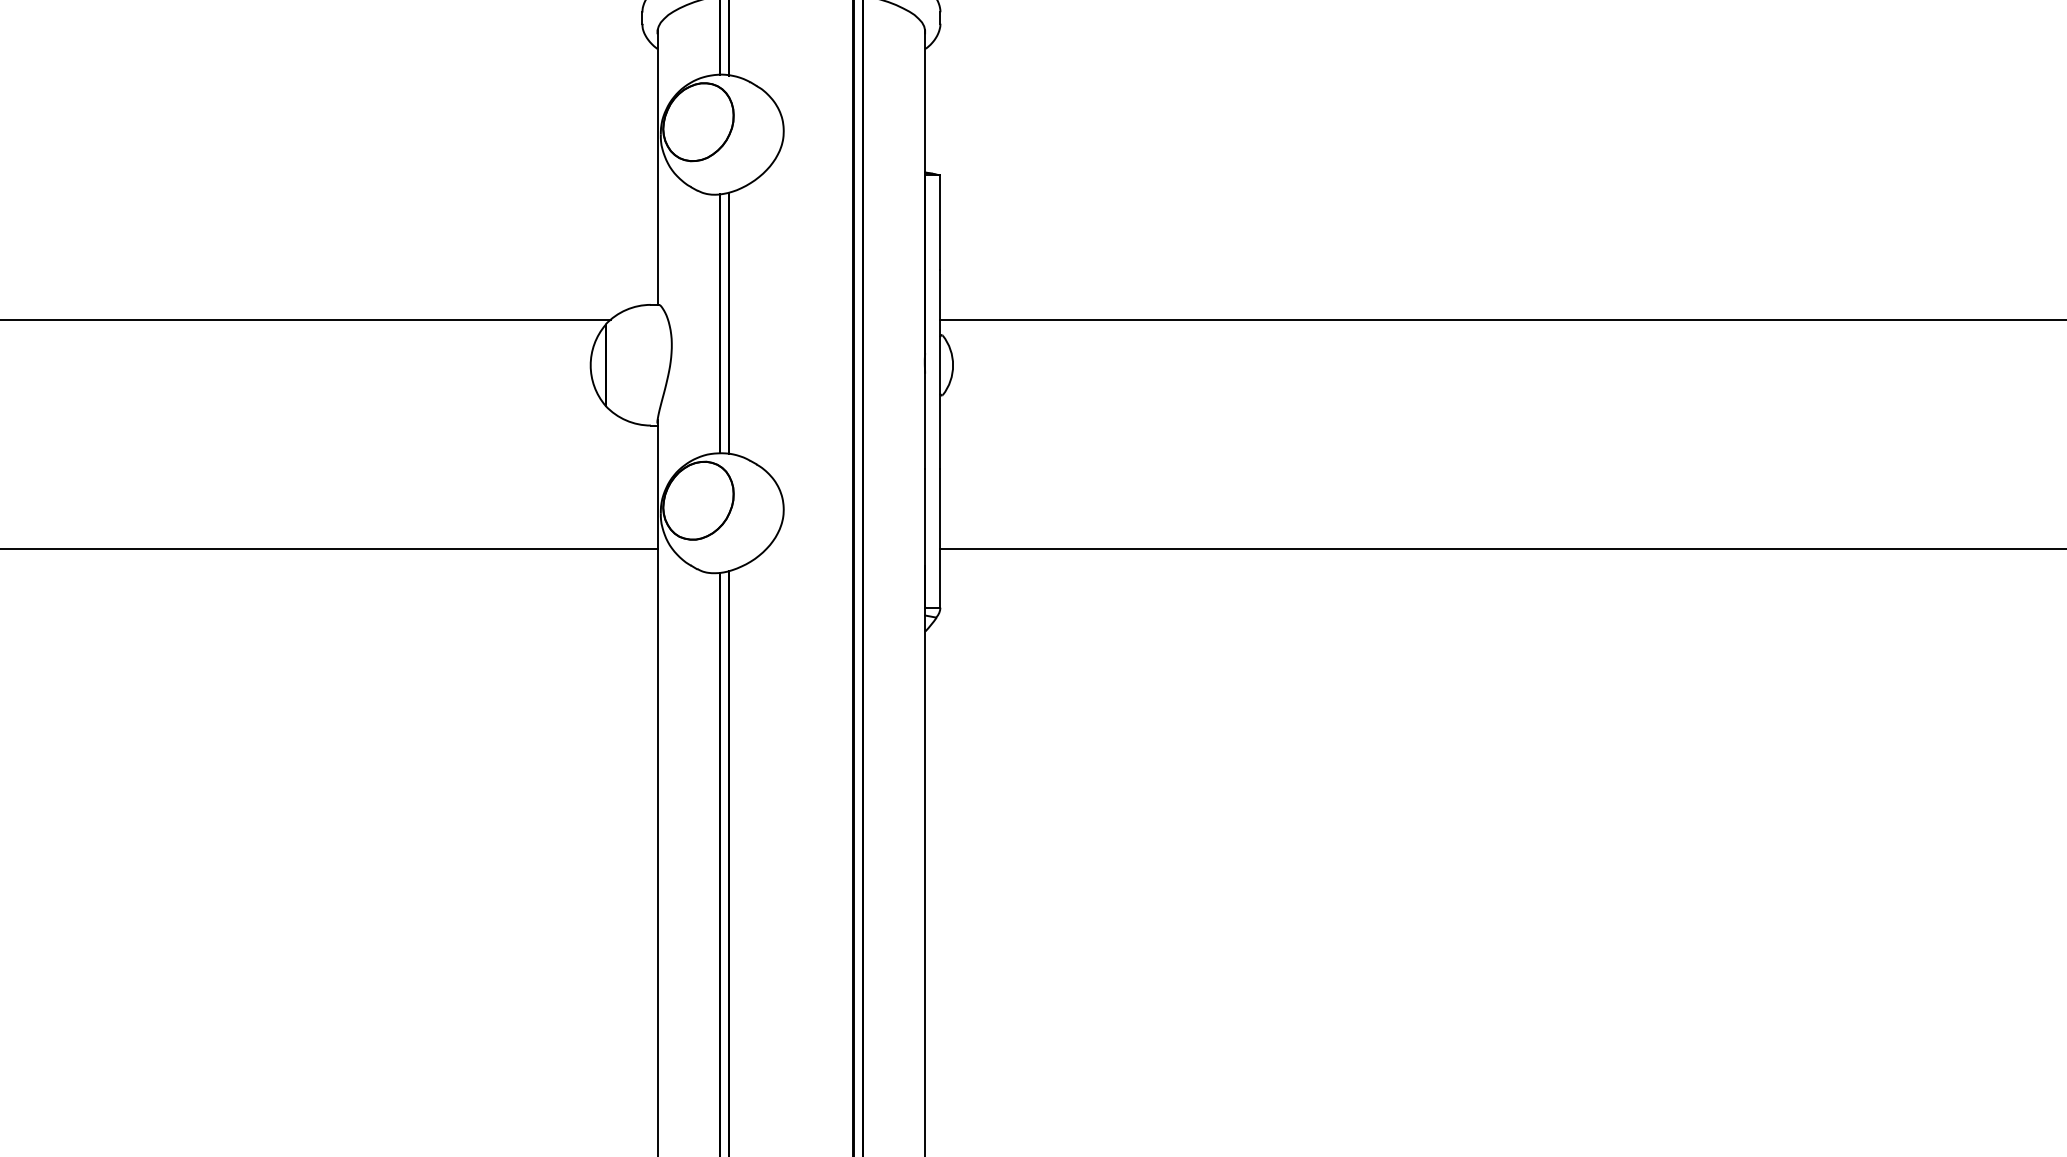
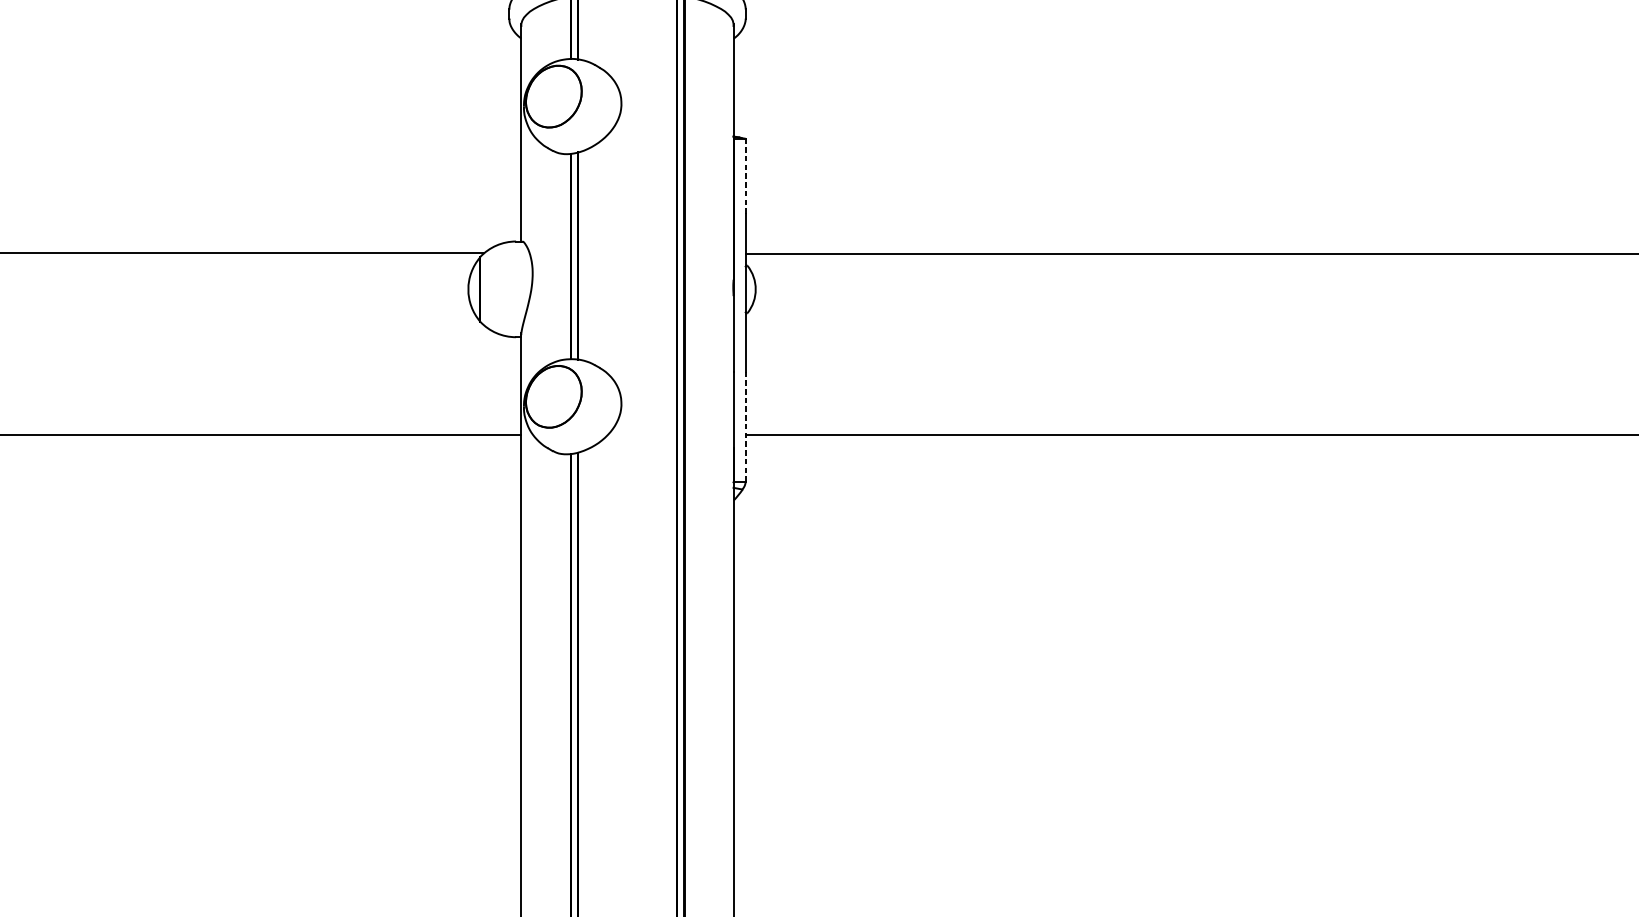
line: (940, 222) -> (745, 176), solid -> dashed
line: (940, 538) -> (745, 426), solid -> dashed

